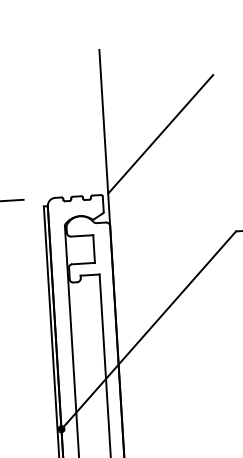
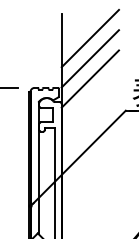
line: (158, 94) -> (90, 38), added
line: (163, 172) -> (90, 78), added

